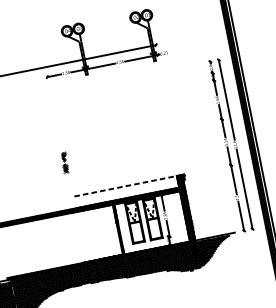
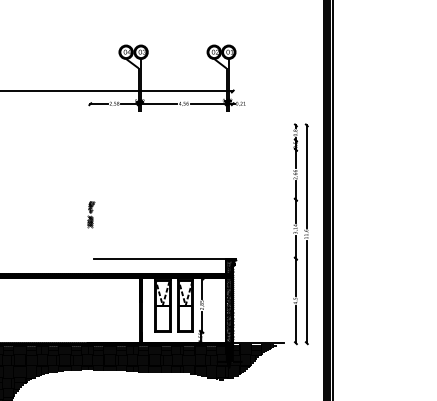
line: (125, 186) -> (160, 258), dashed -> solid

